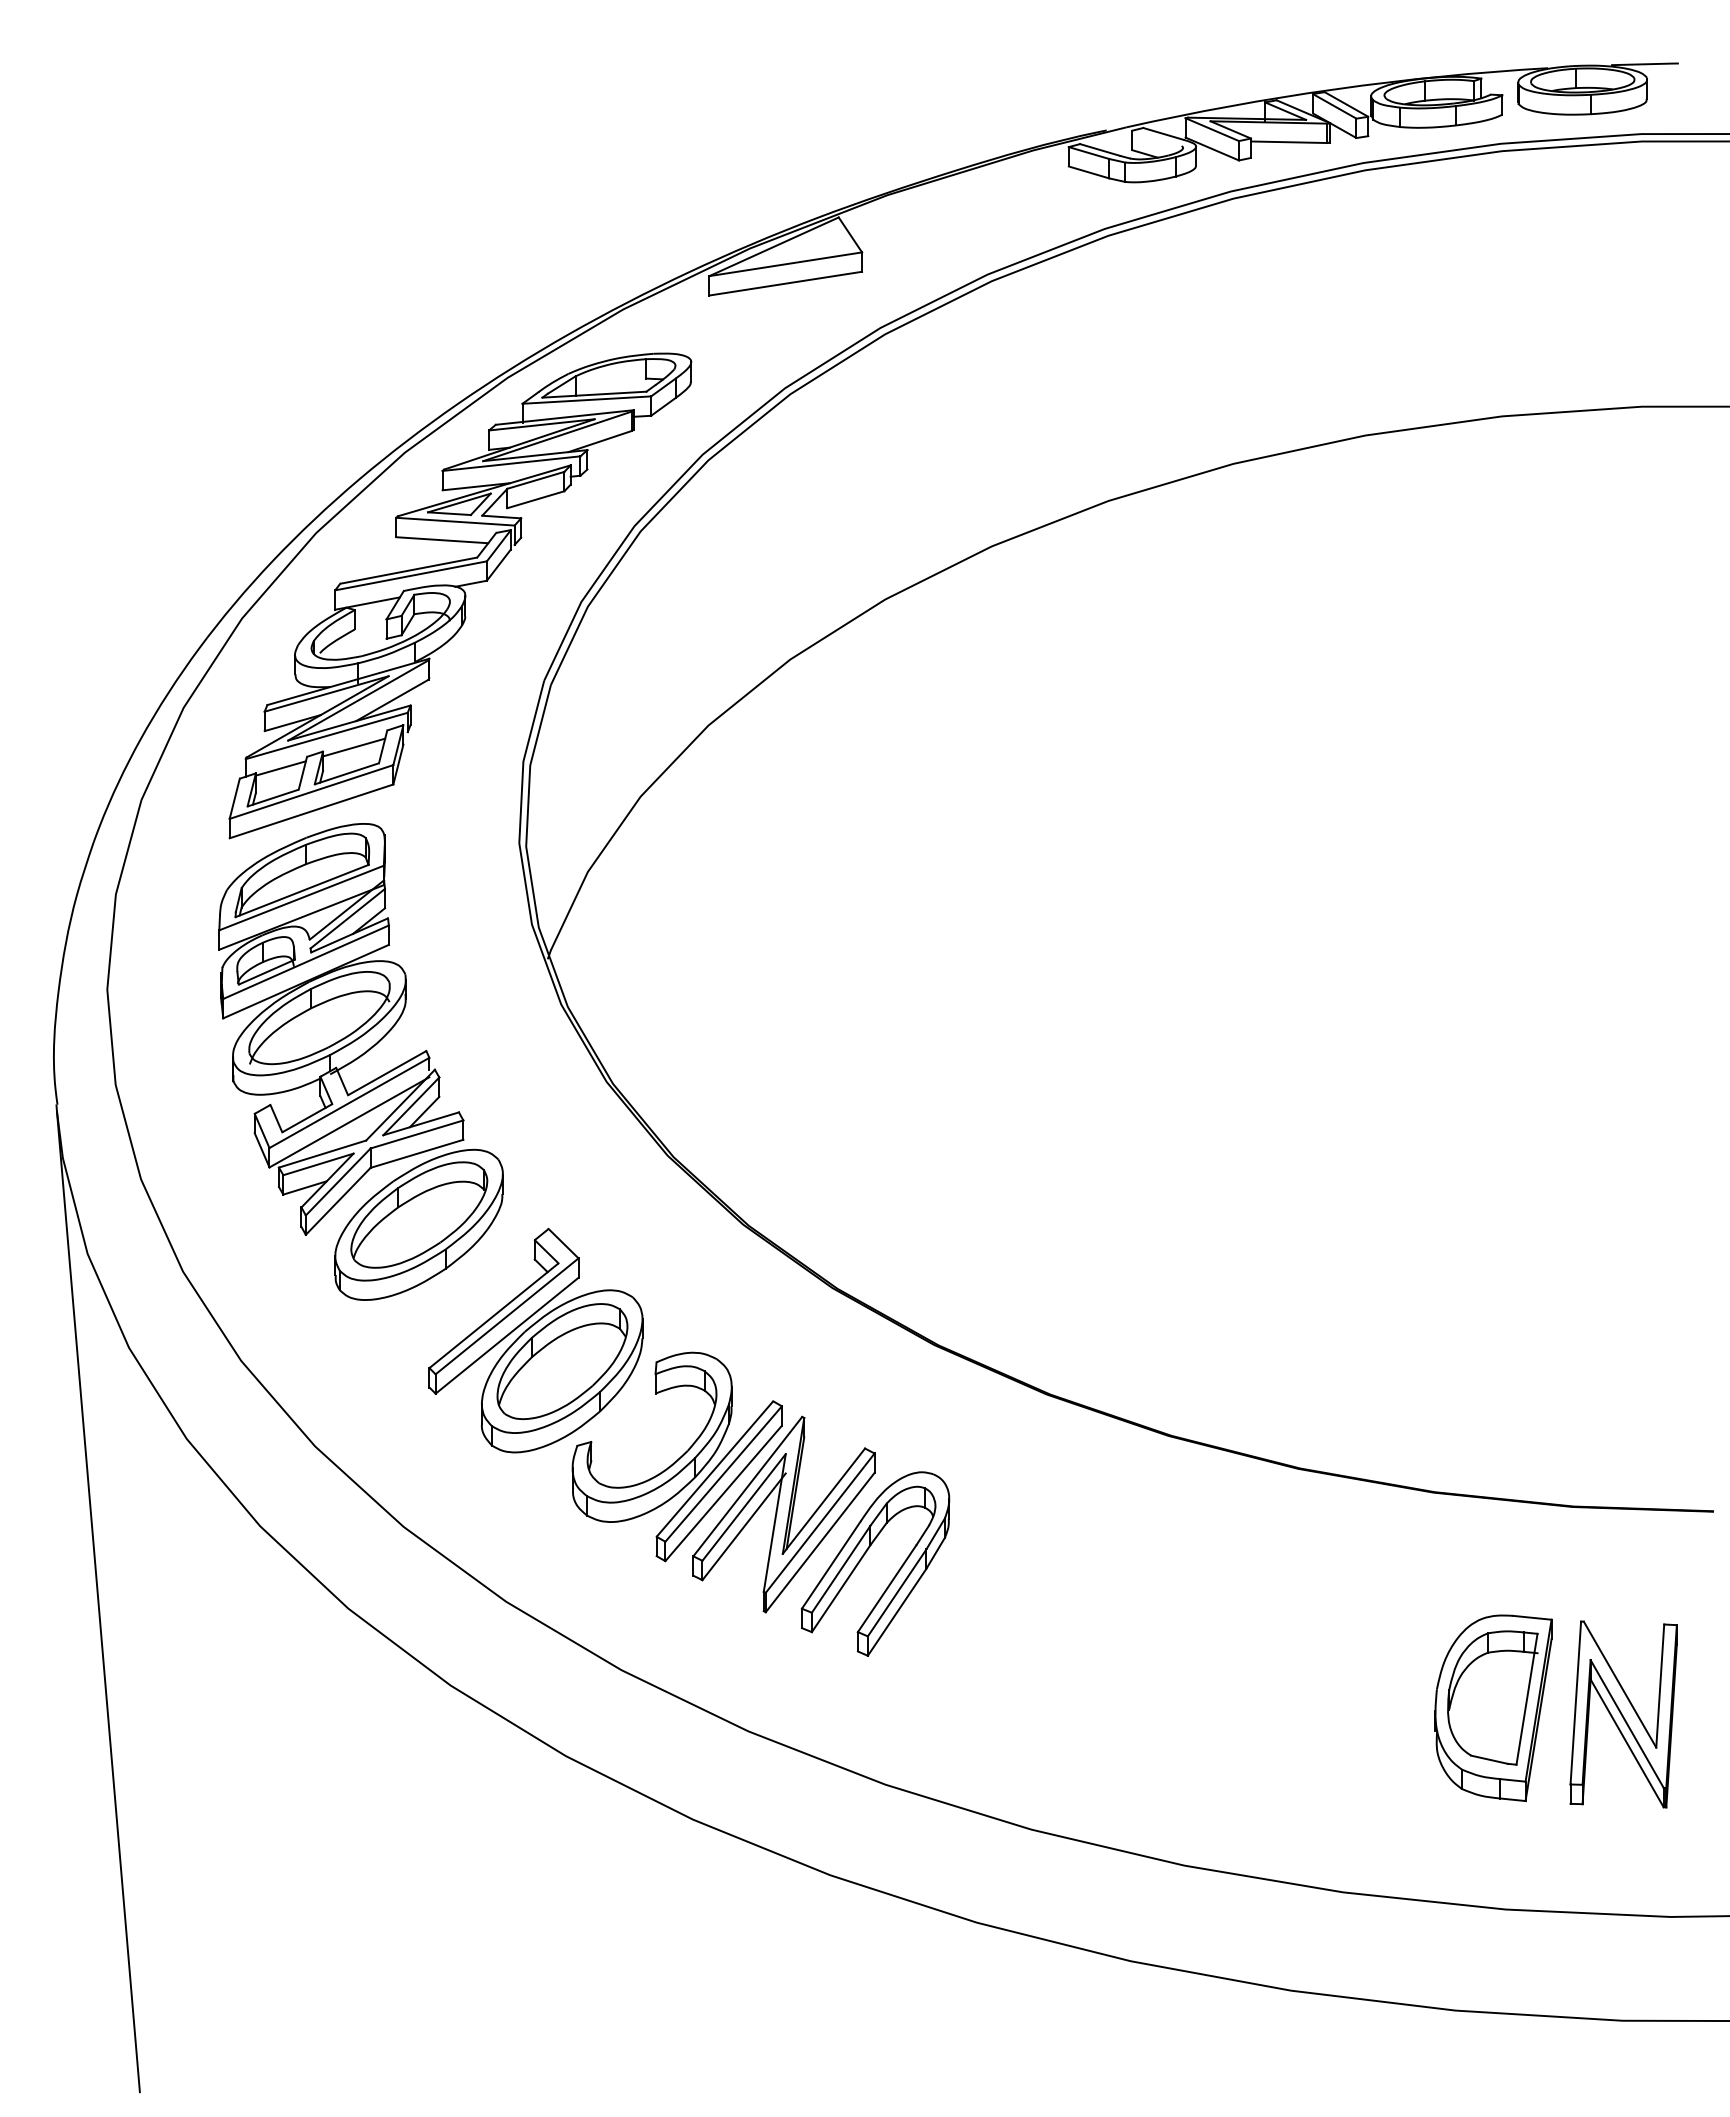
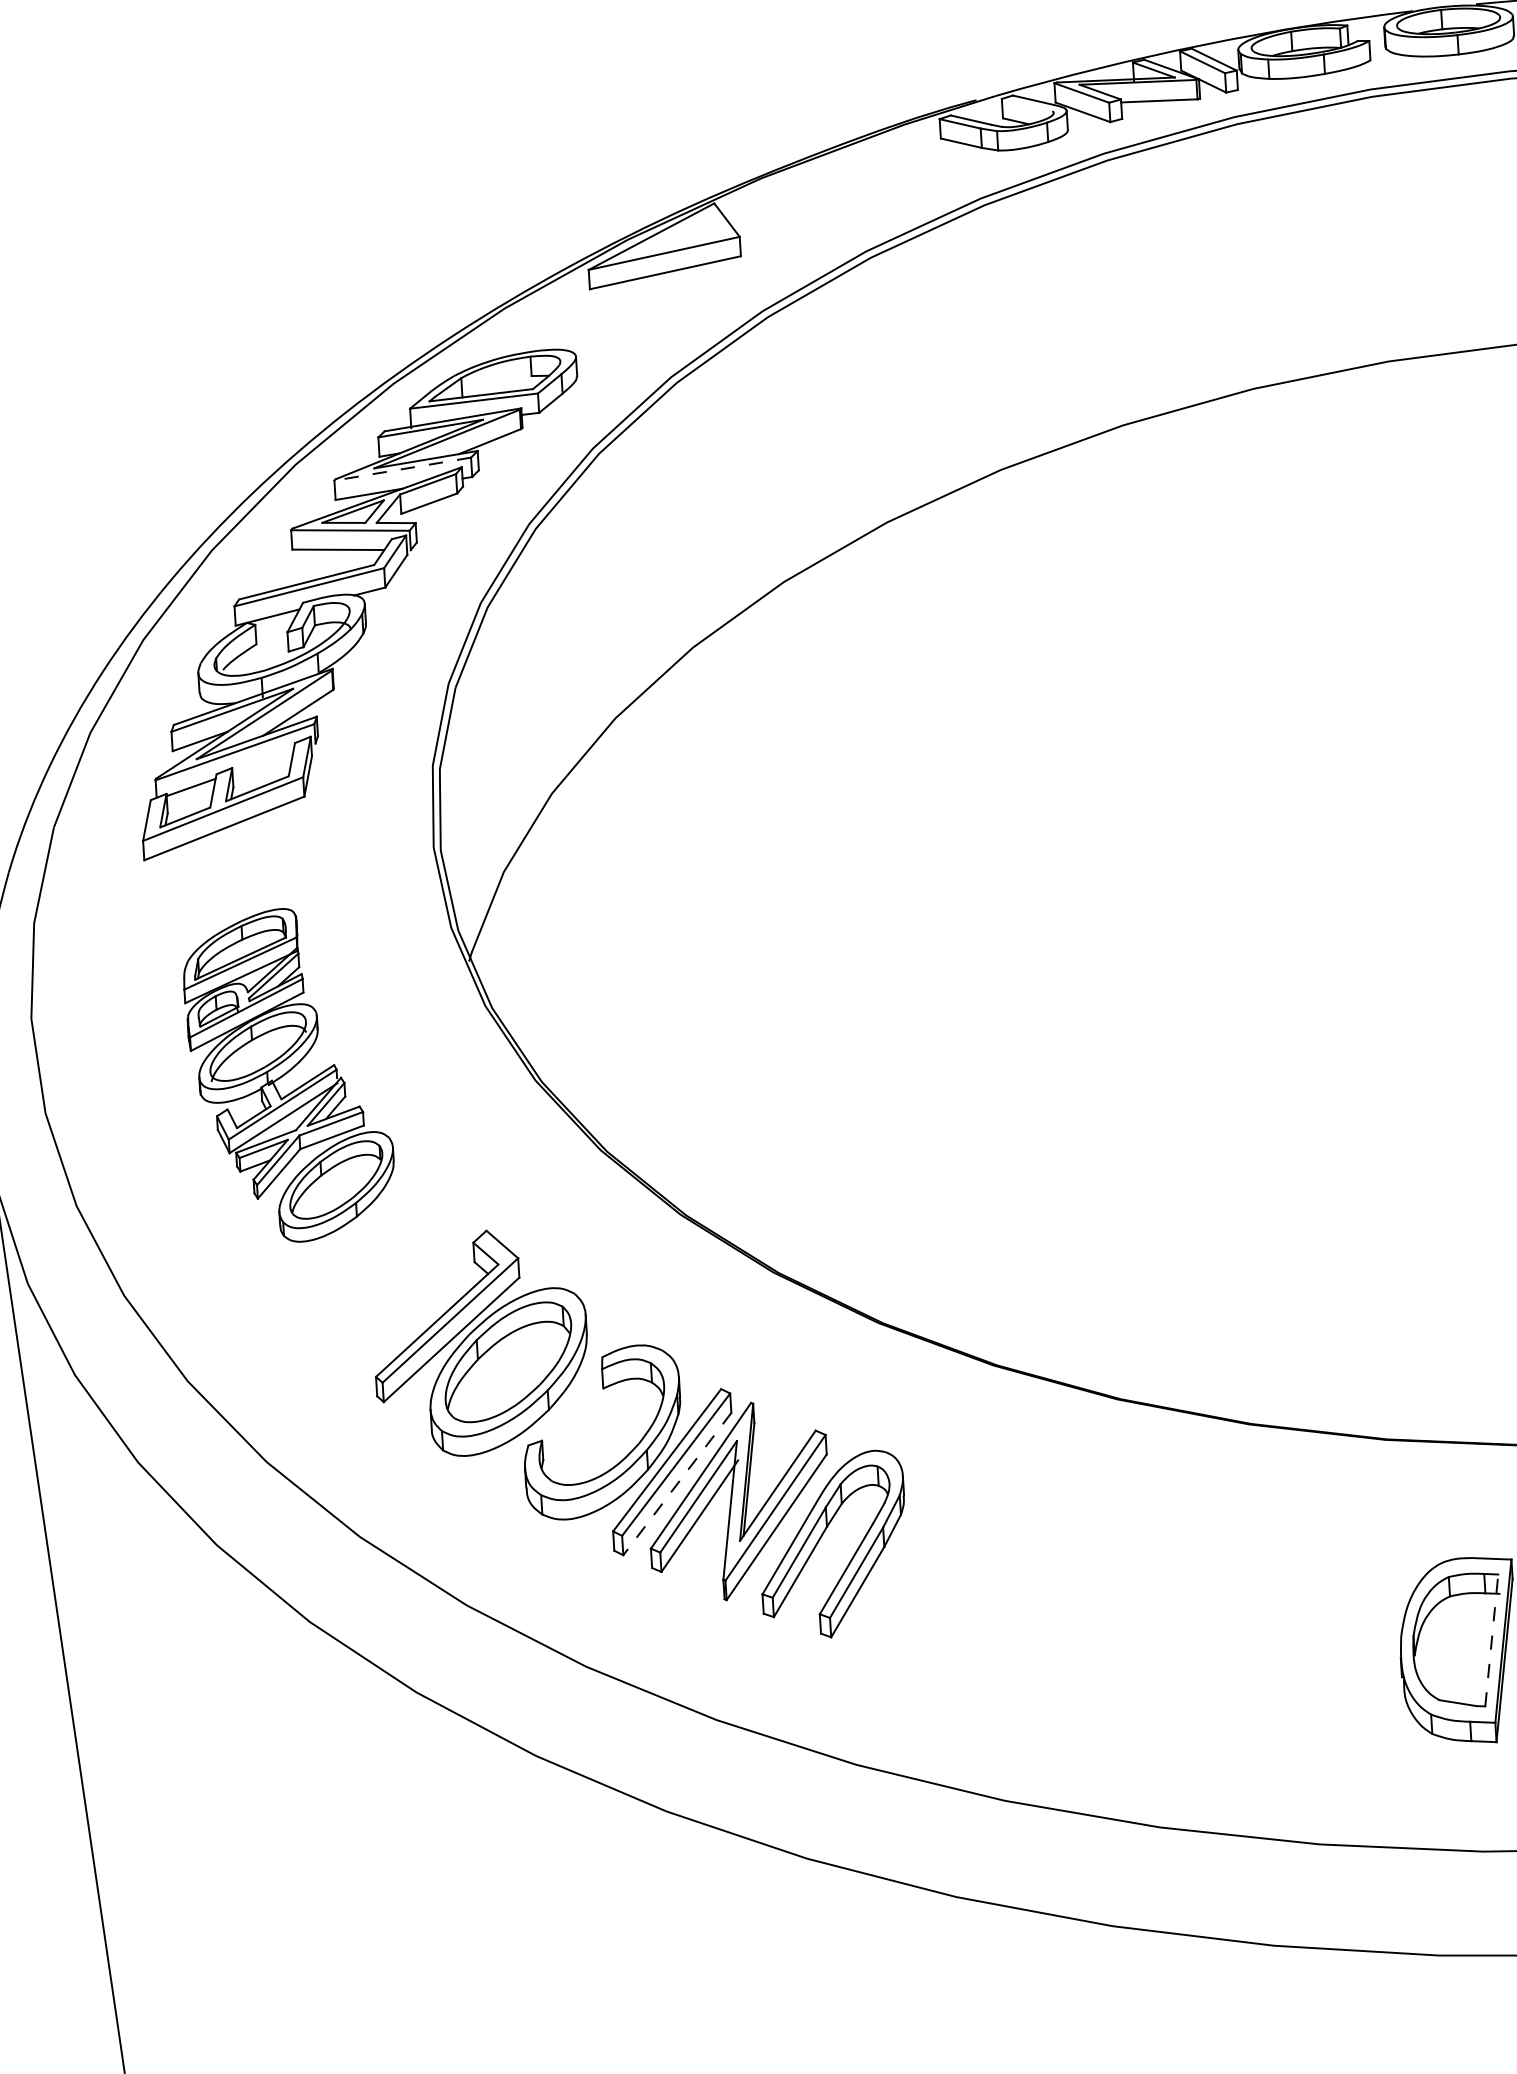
line: (511, 463) -> (402, 469), solid -> dashed
line: (354, 747) -> (263, 762), removed
part: (360, 1061) -> (288, 1075), size x0.7
line: (723, 1494) -> (677, 1485), solid -> dashed
line: (1527, 1698) -> (1492, 1639), solid -> dashed

